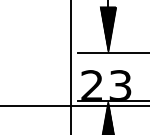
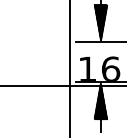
text: (106, 84) -> (99, 68), 23 -> 16

